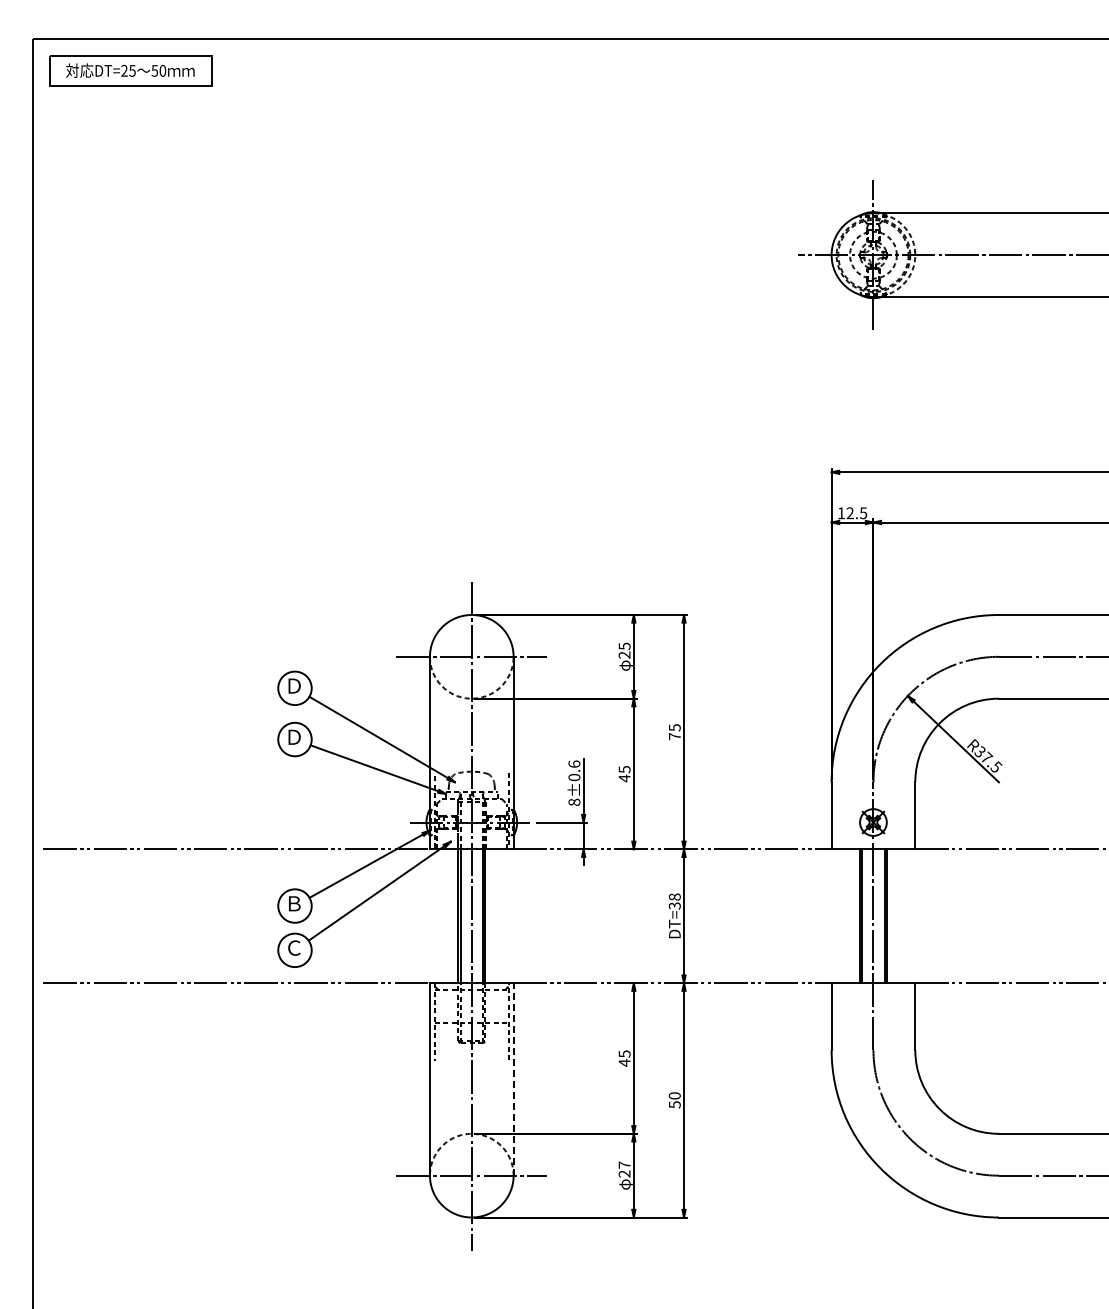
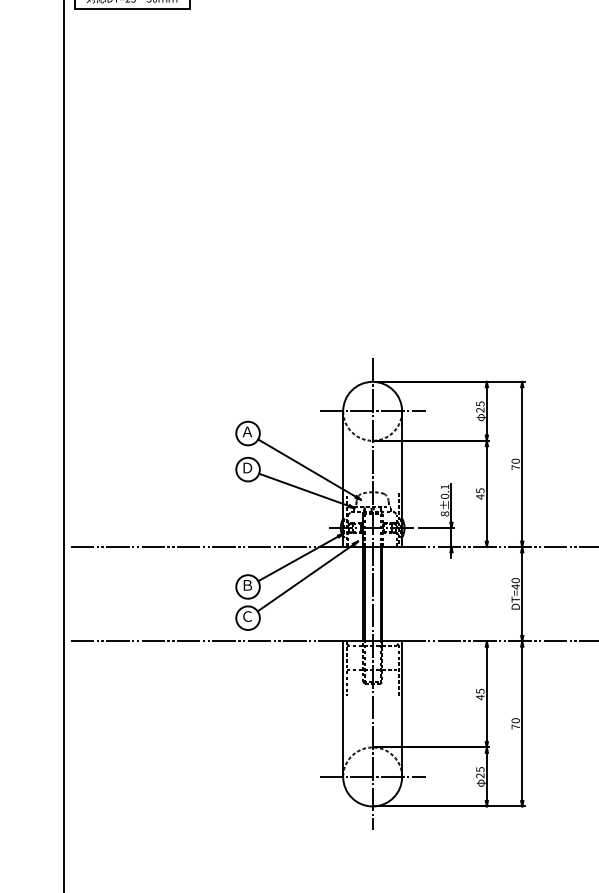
text: (293, 685) -> (247, 431), Ｄ -> Ａ
text: (674, 727) -> (515, 461), 75 -> 70
text: (574, 763) -> (445, 486), 8±0.6 -> 8±0.1
text: (674, 901) -> (515, 583), DT=38 -> DT=40
line: (513, 1078) -> (402, 708), dashed -> solid
text: (674, 1104) -> (515, 726), 50 -> 70
text: (624, 1164) -> (480, 769), 27 -> 25

